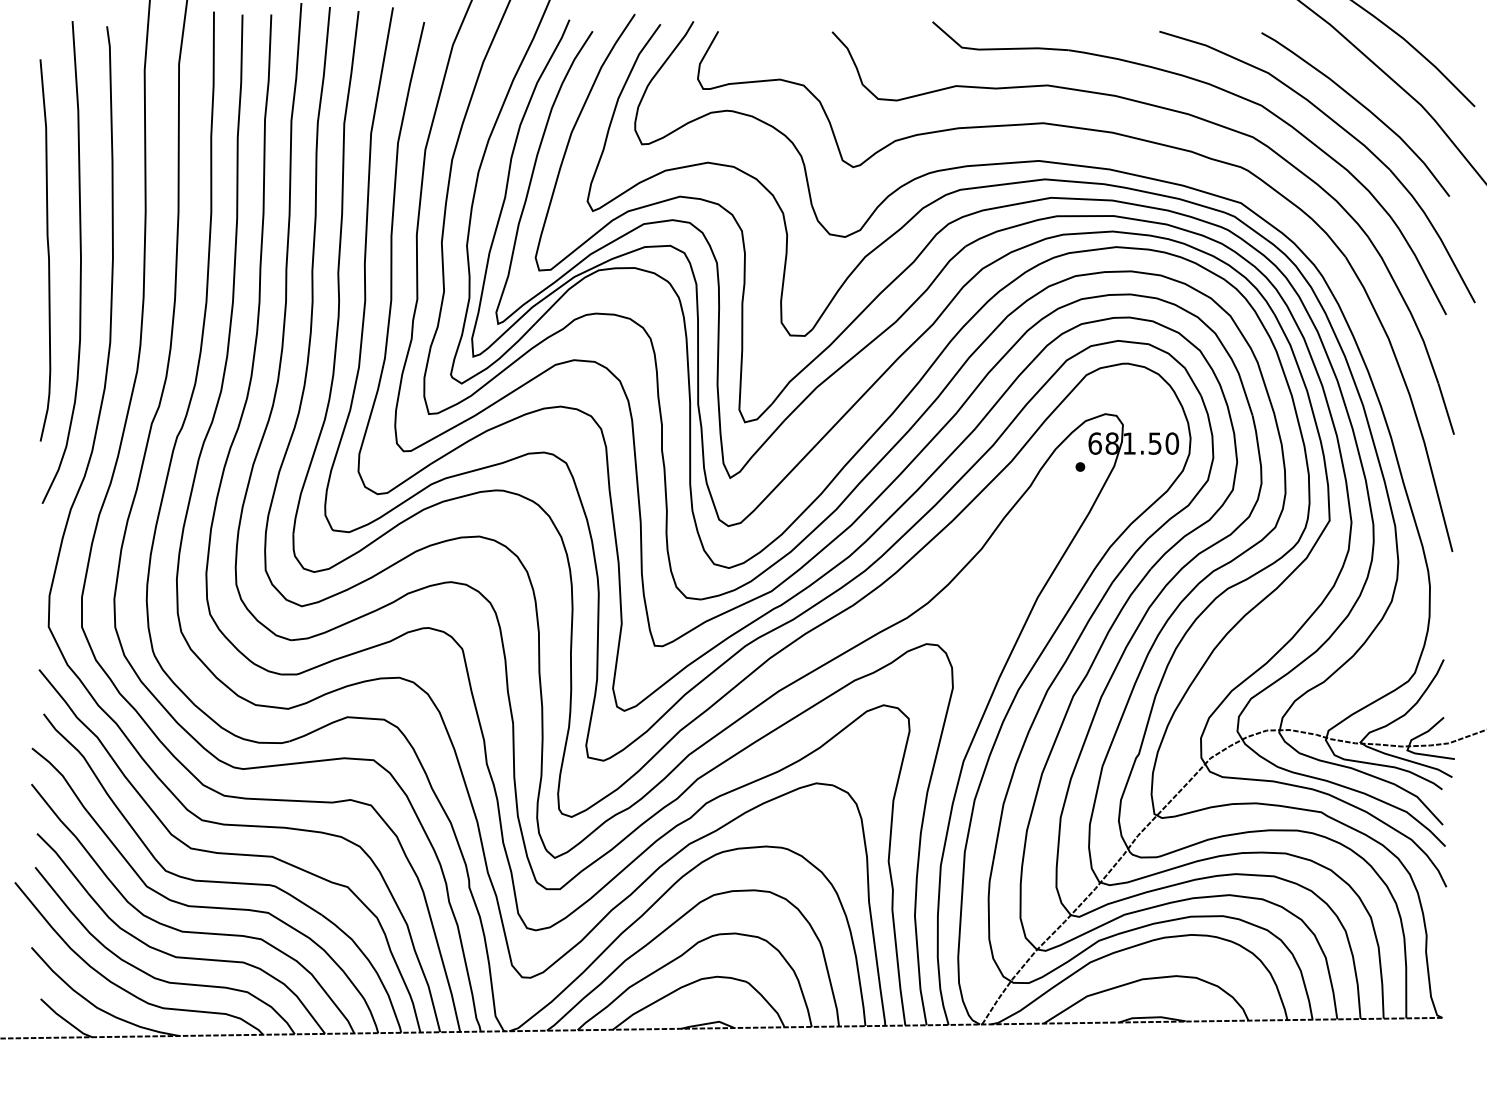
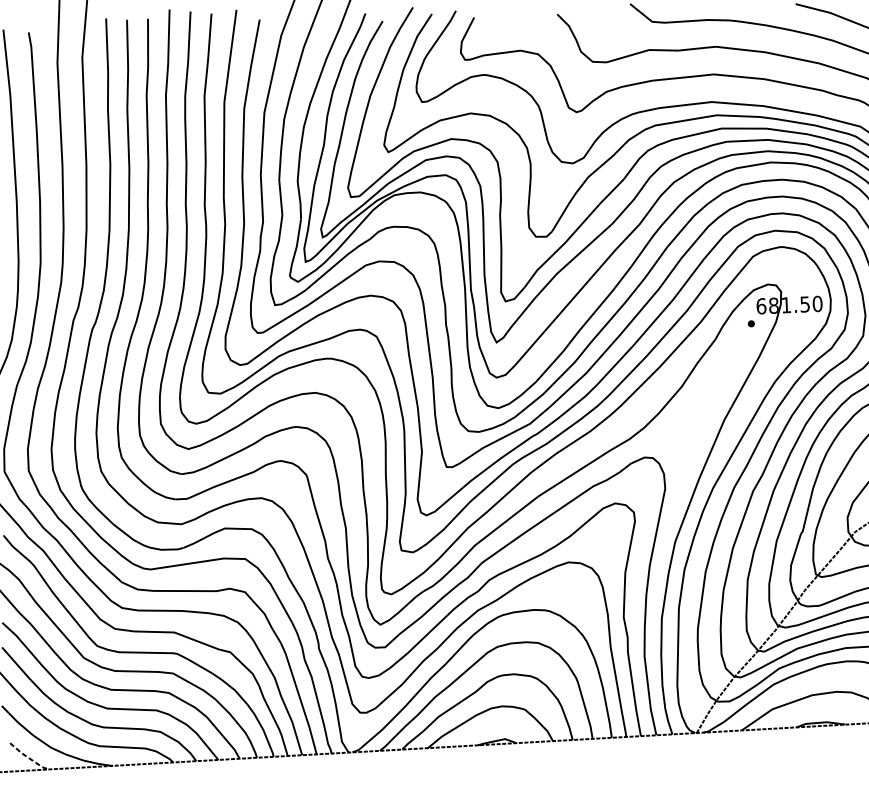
line: (65, 1020) -> (28, 758), solid -> dashed

